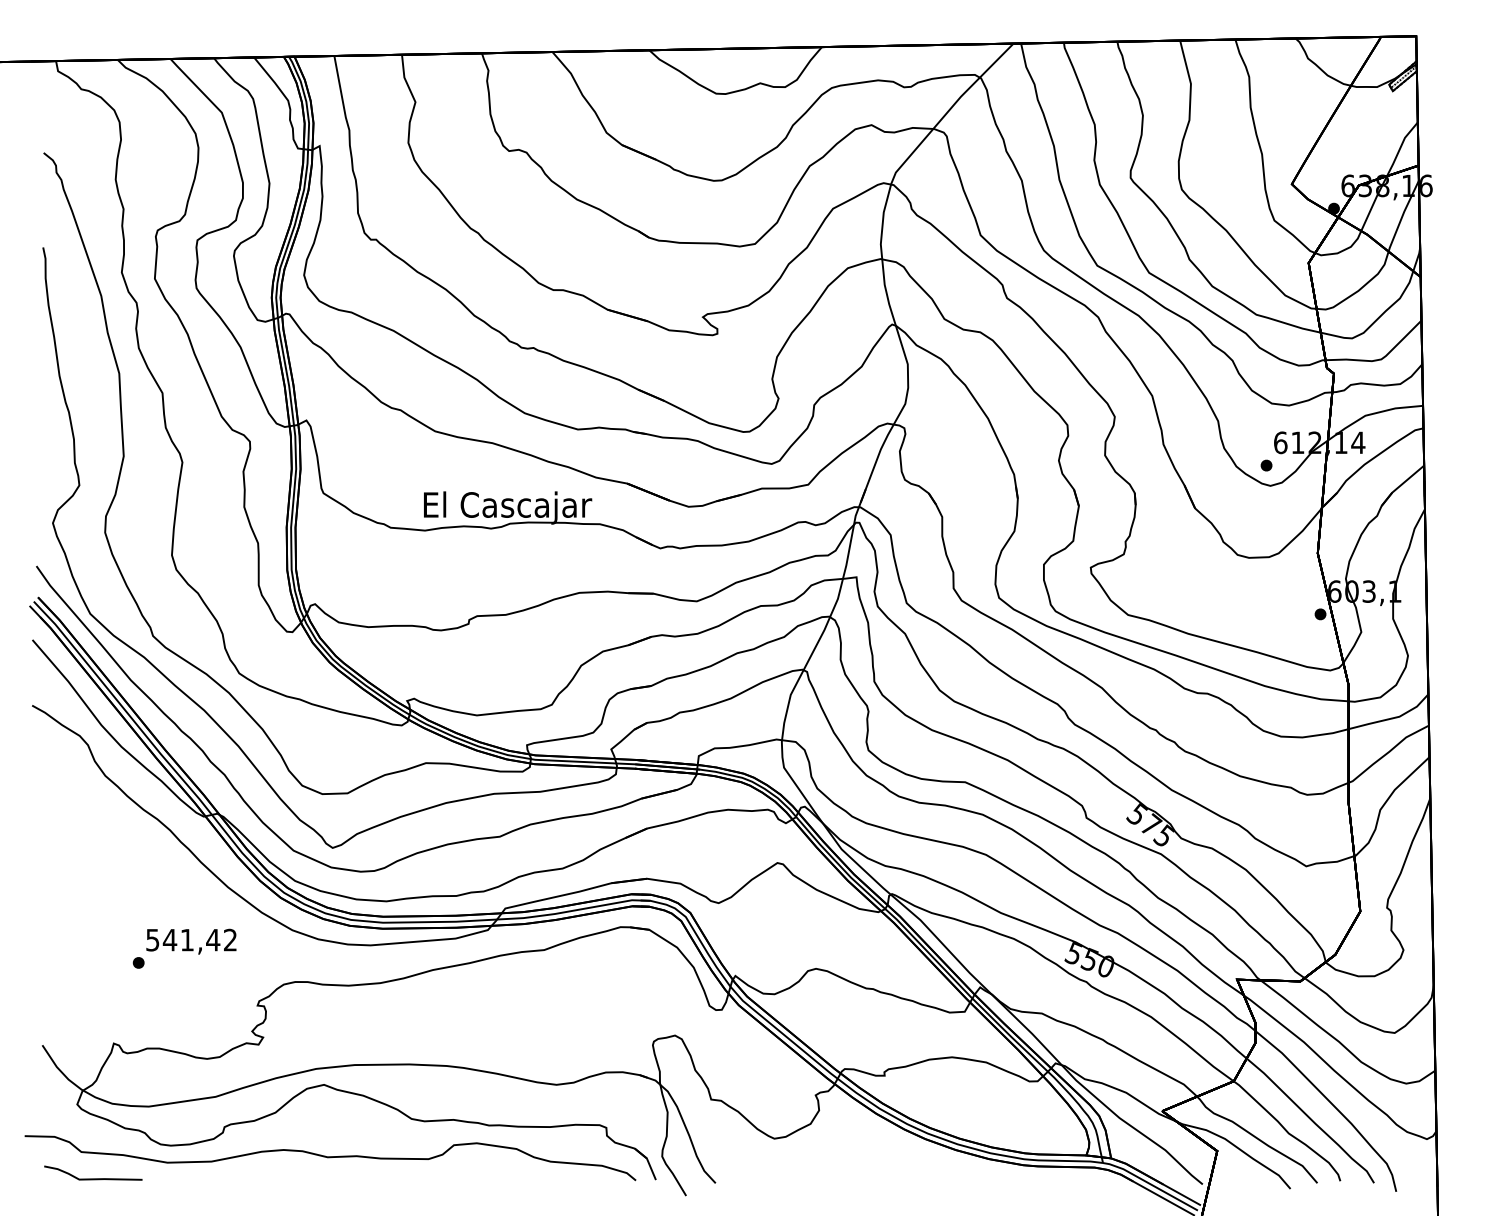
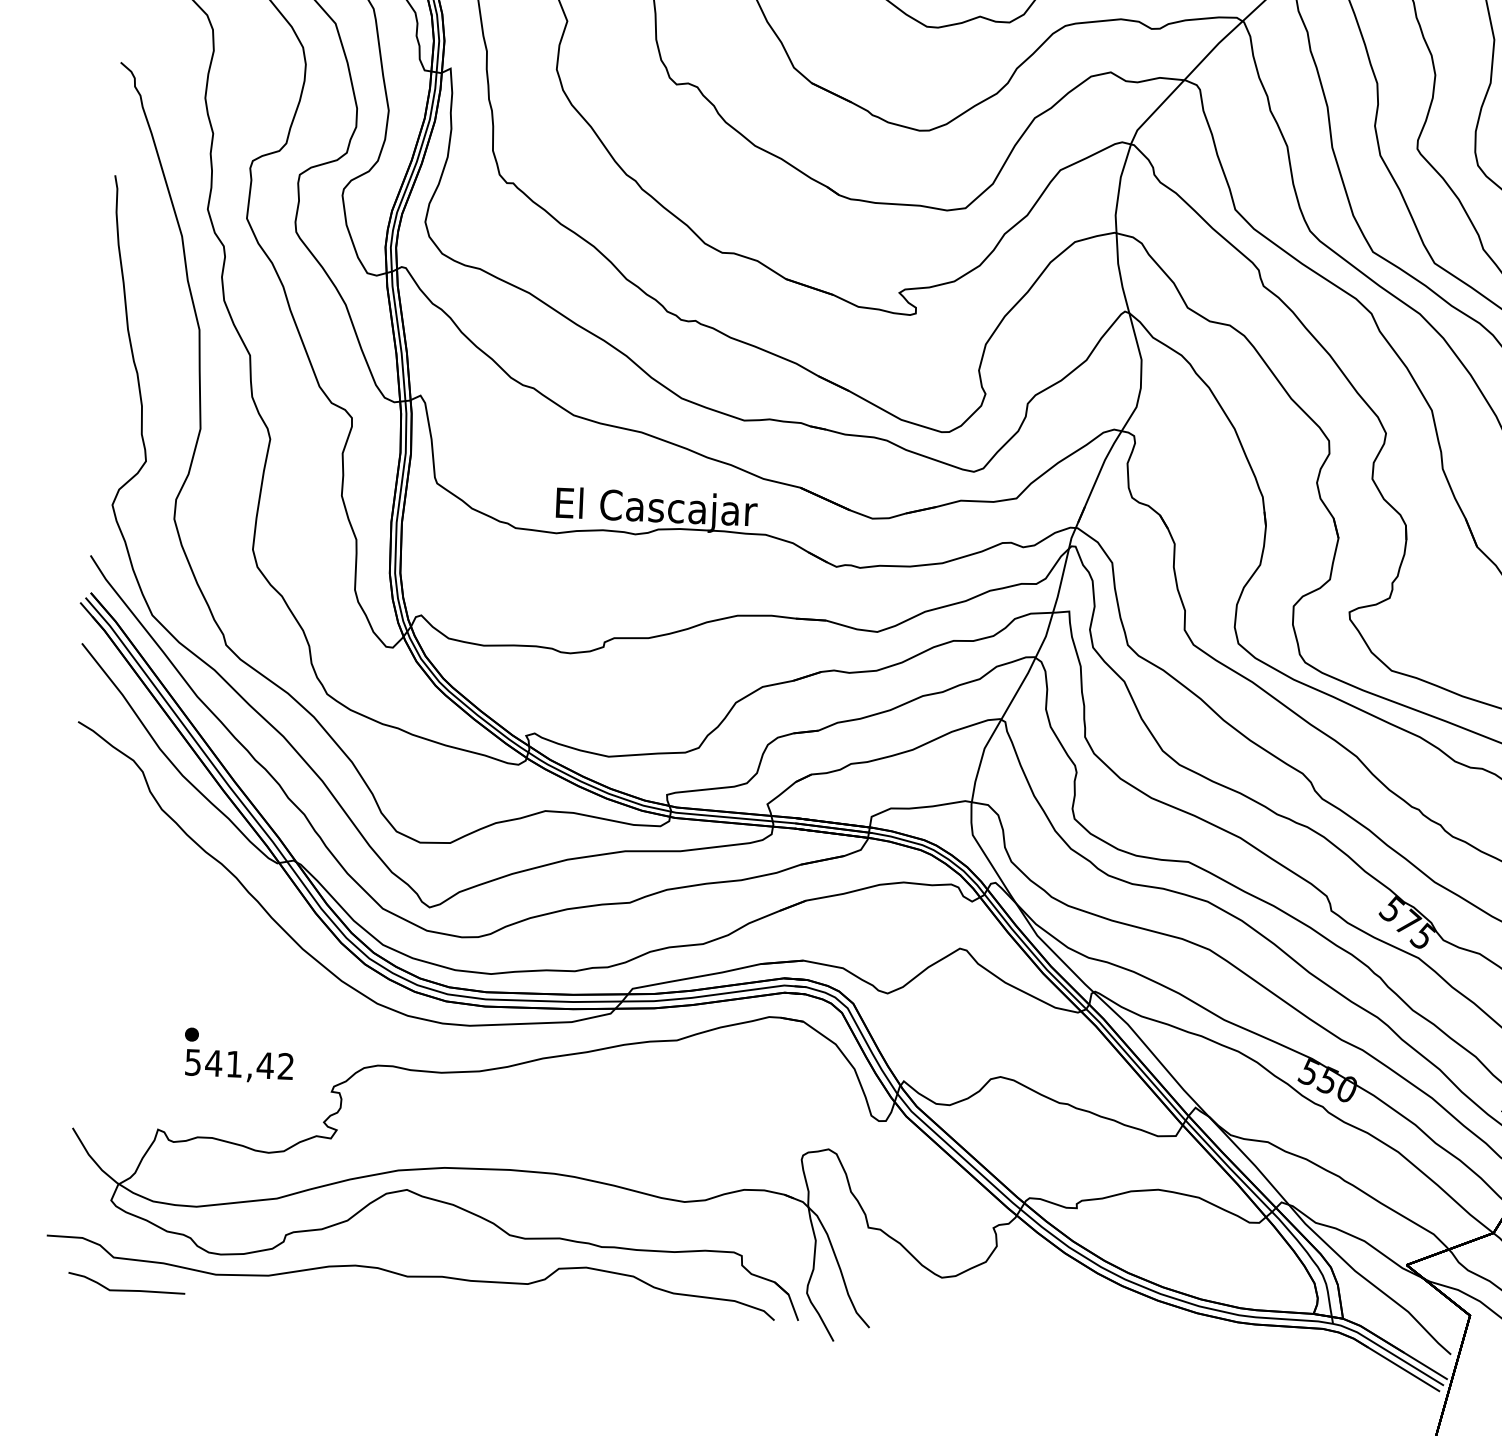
text: (191, 941) -> (239, 1066), moved

